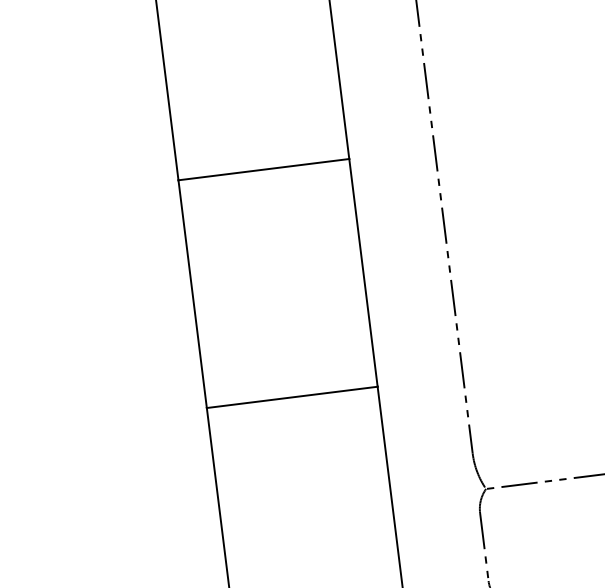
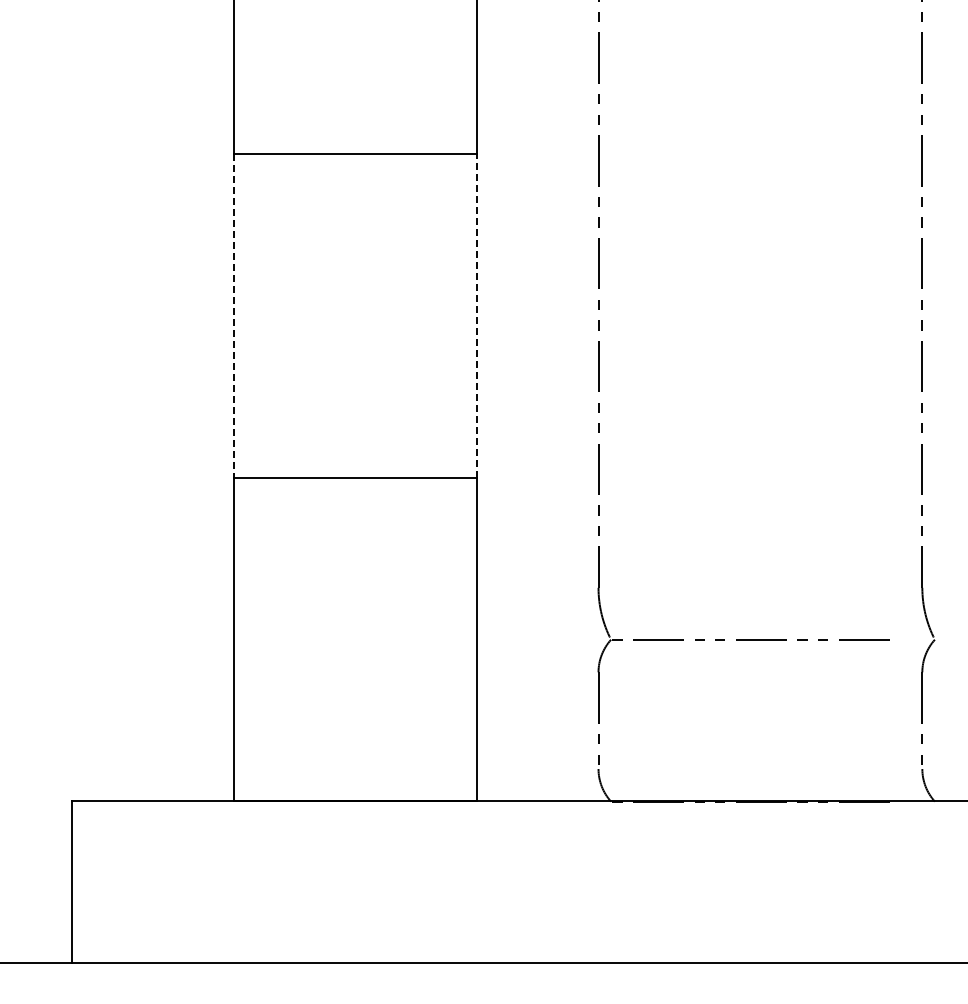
line: (363, 272) -> (477, 315), solid -> dashed
line: (192, 293) -> (234, 315), solid -> dashed

